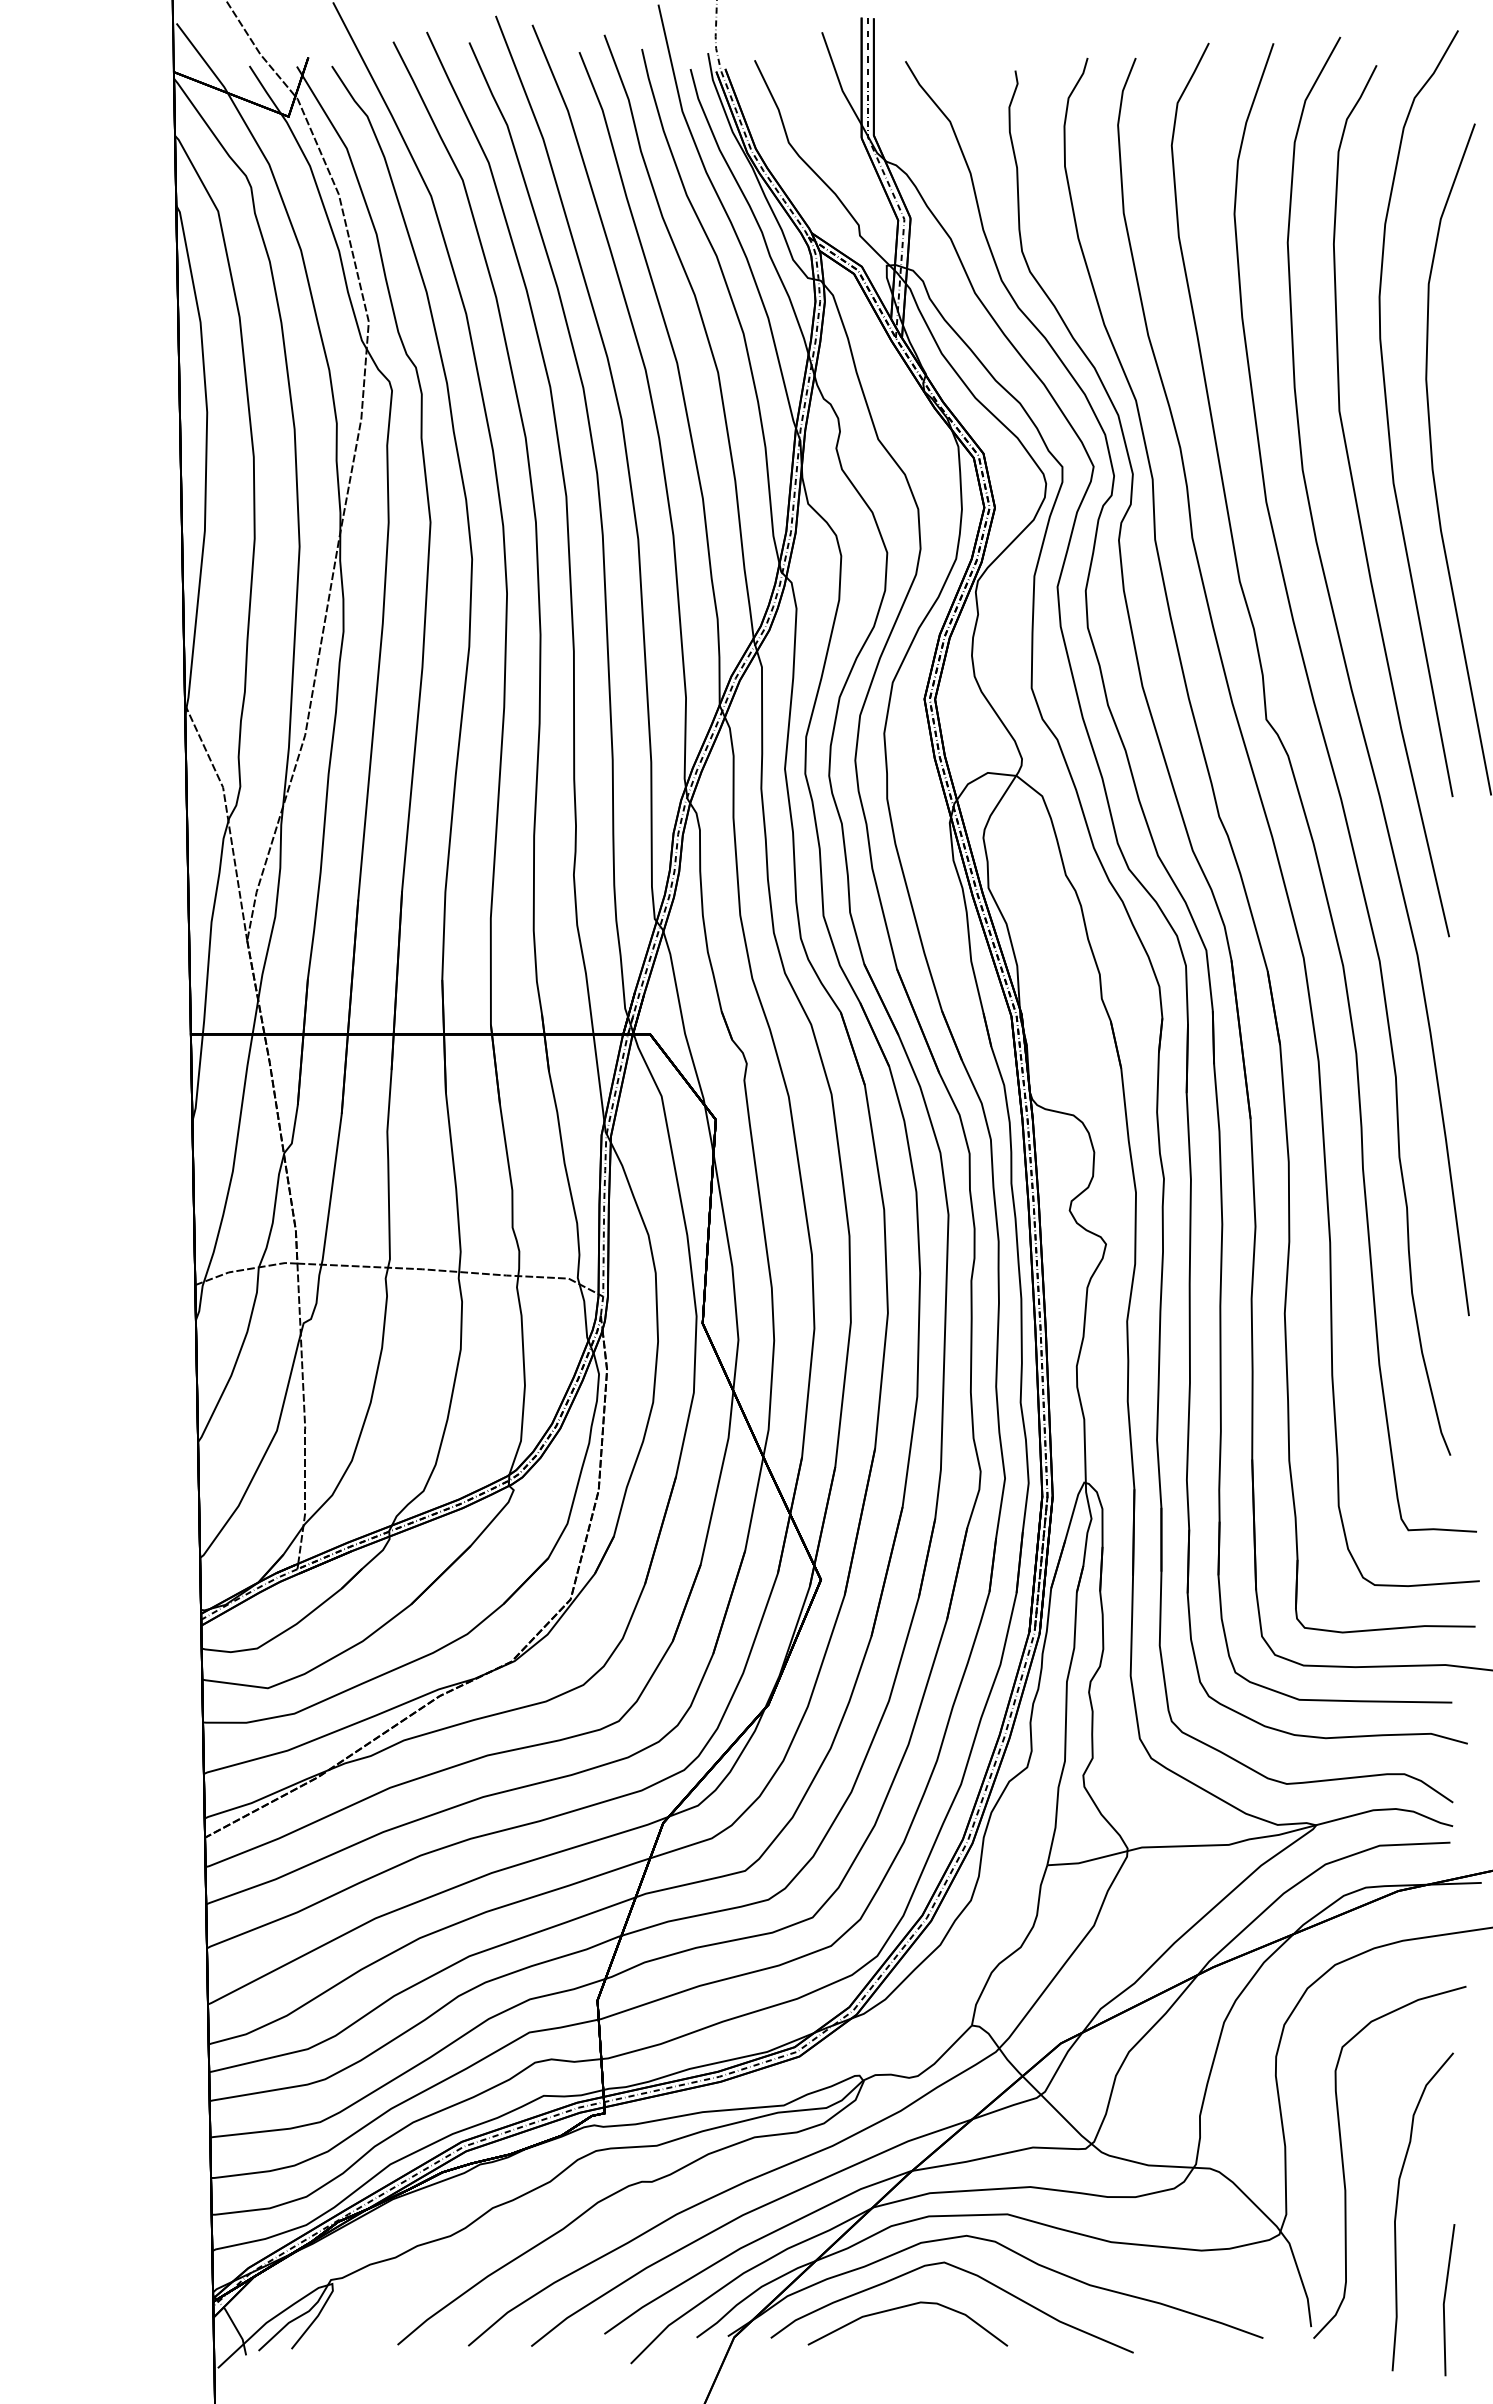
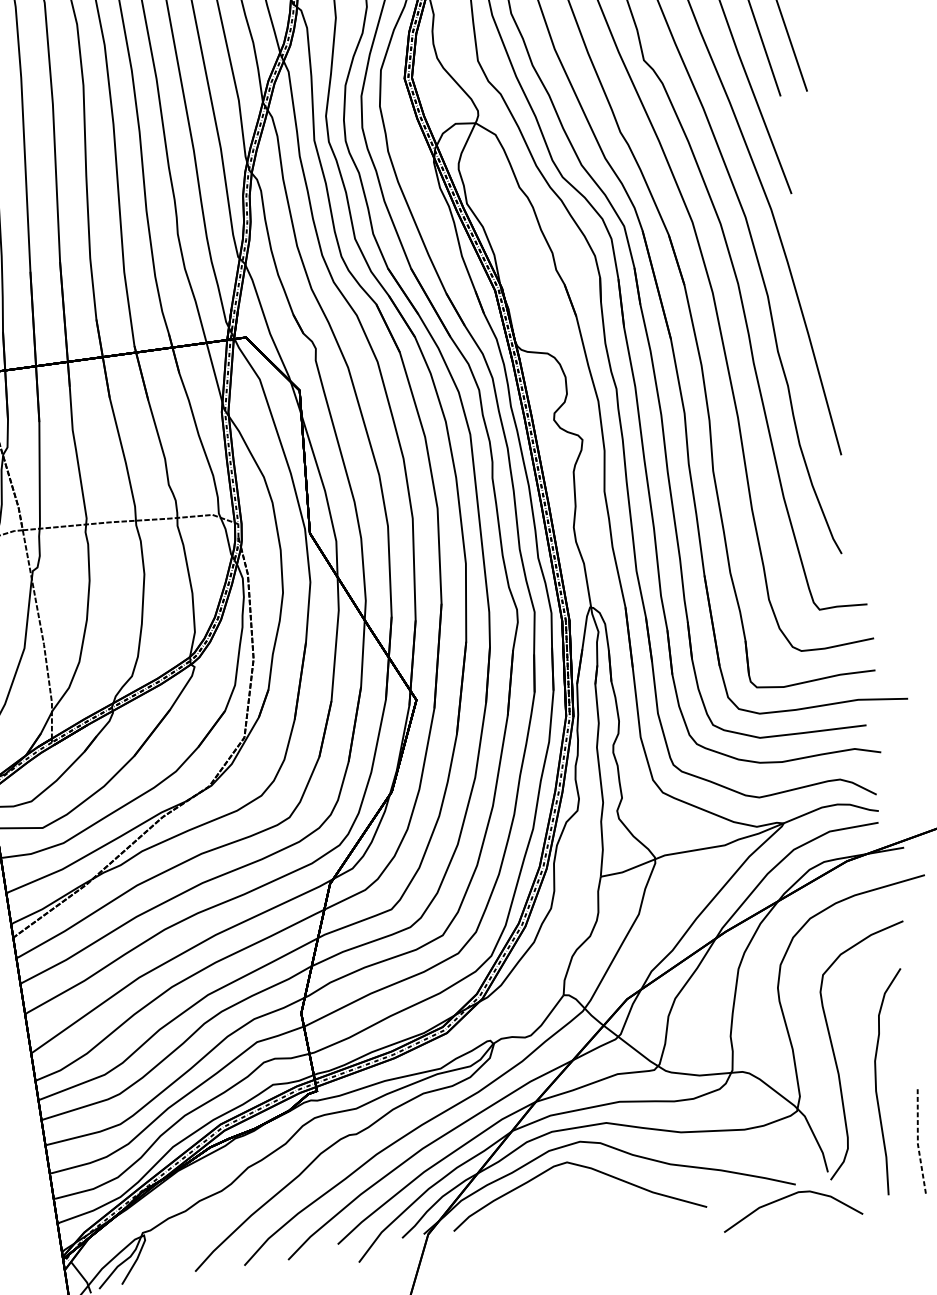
line: (1444, 2300) -> (917, 1141), solid -> dashed
curve: (905, 2307) -> (788, 1197), moved

